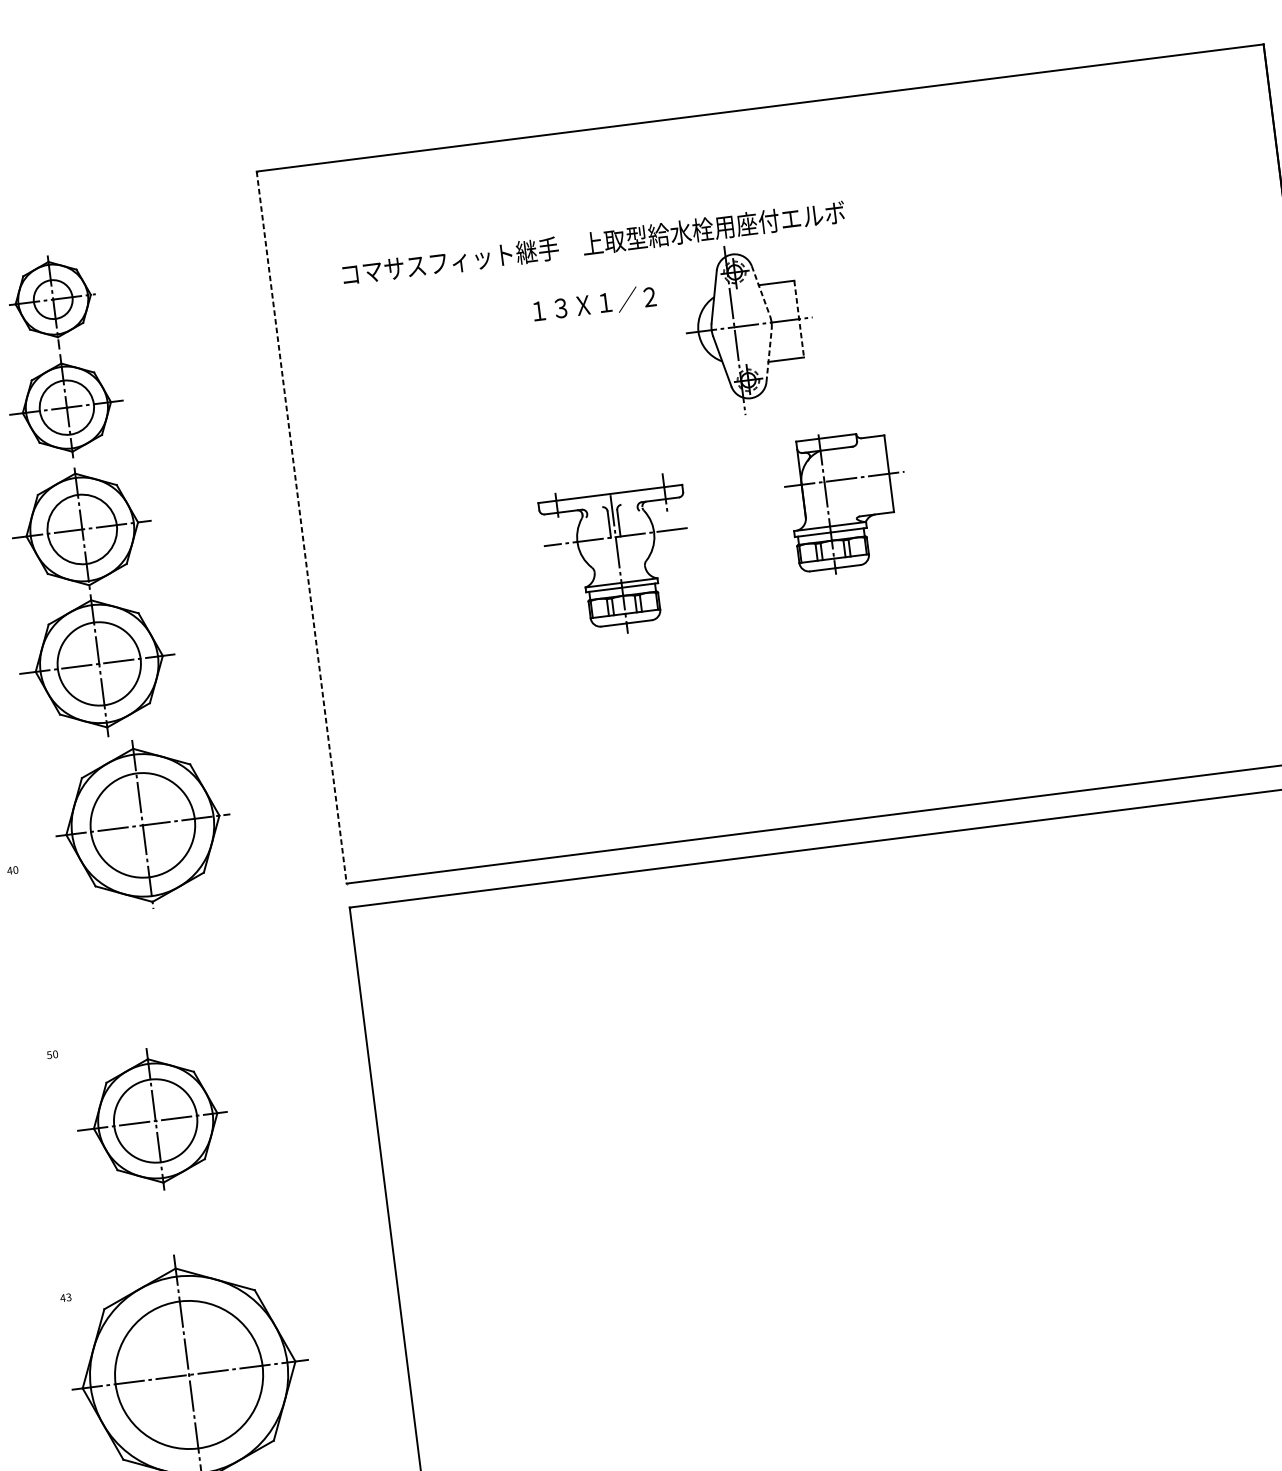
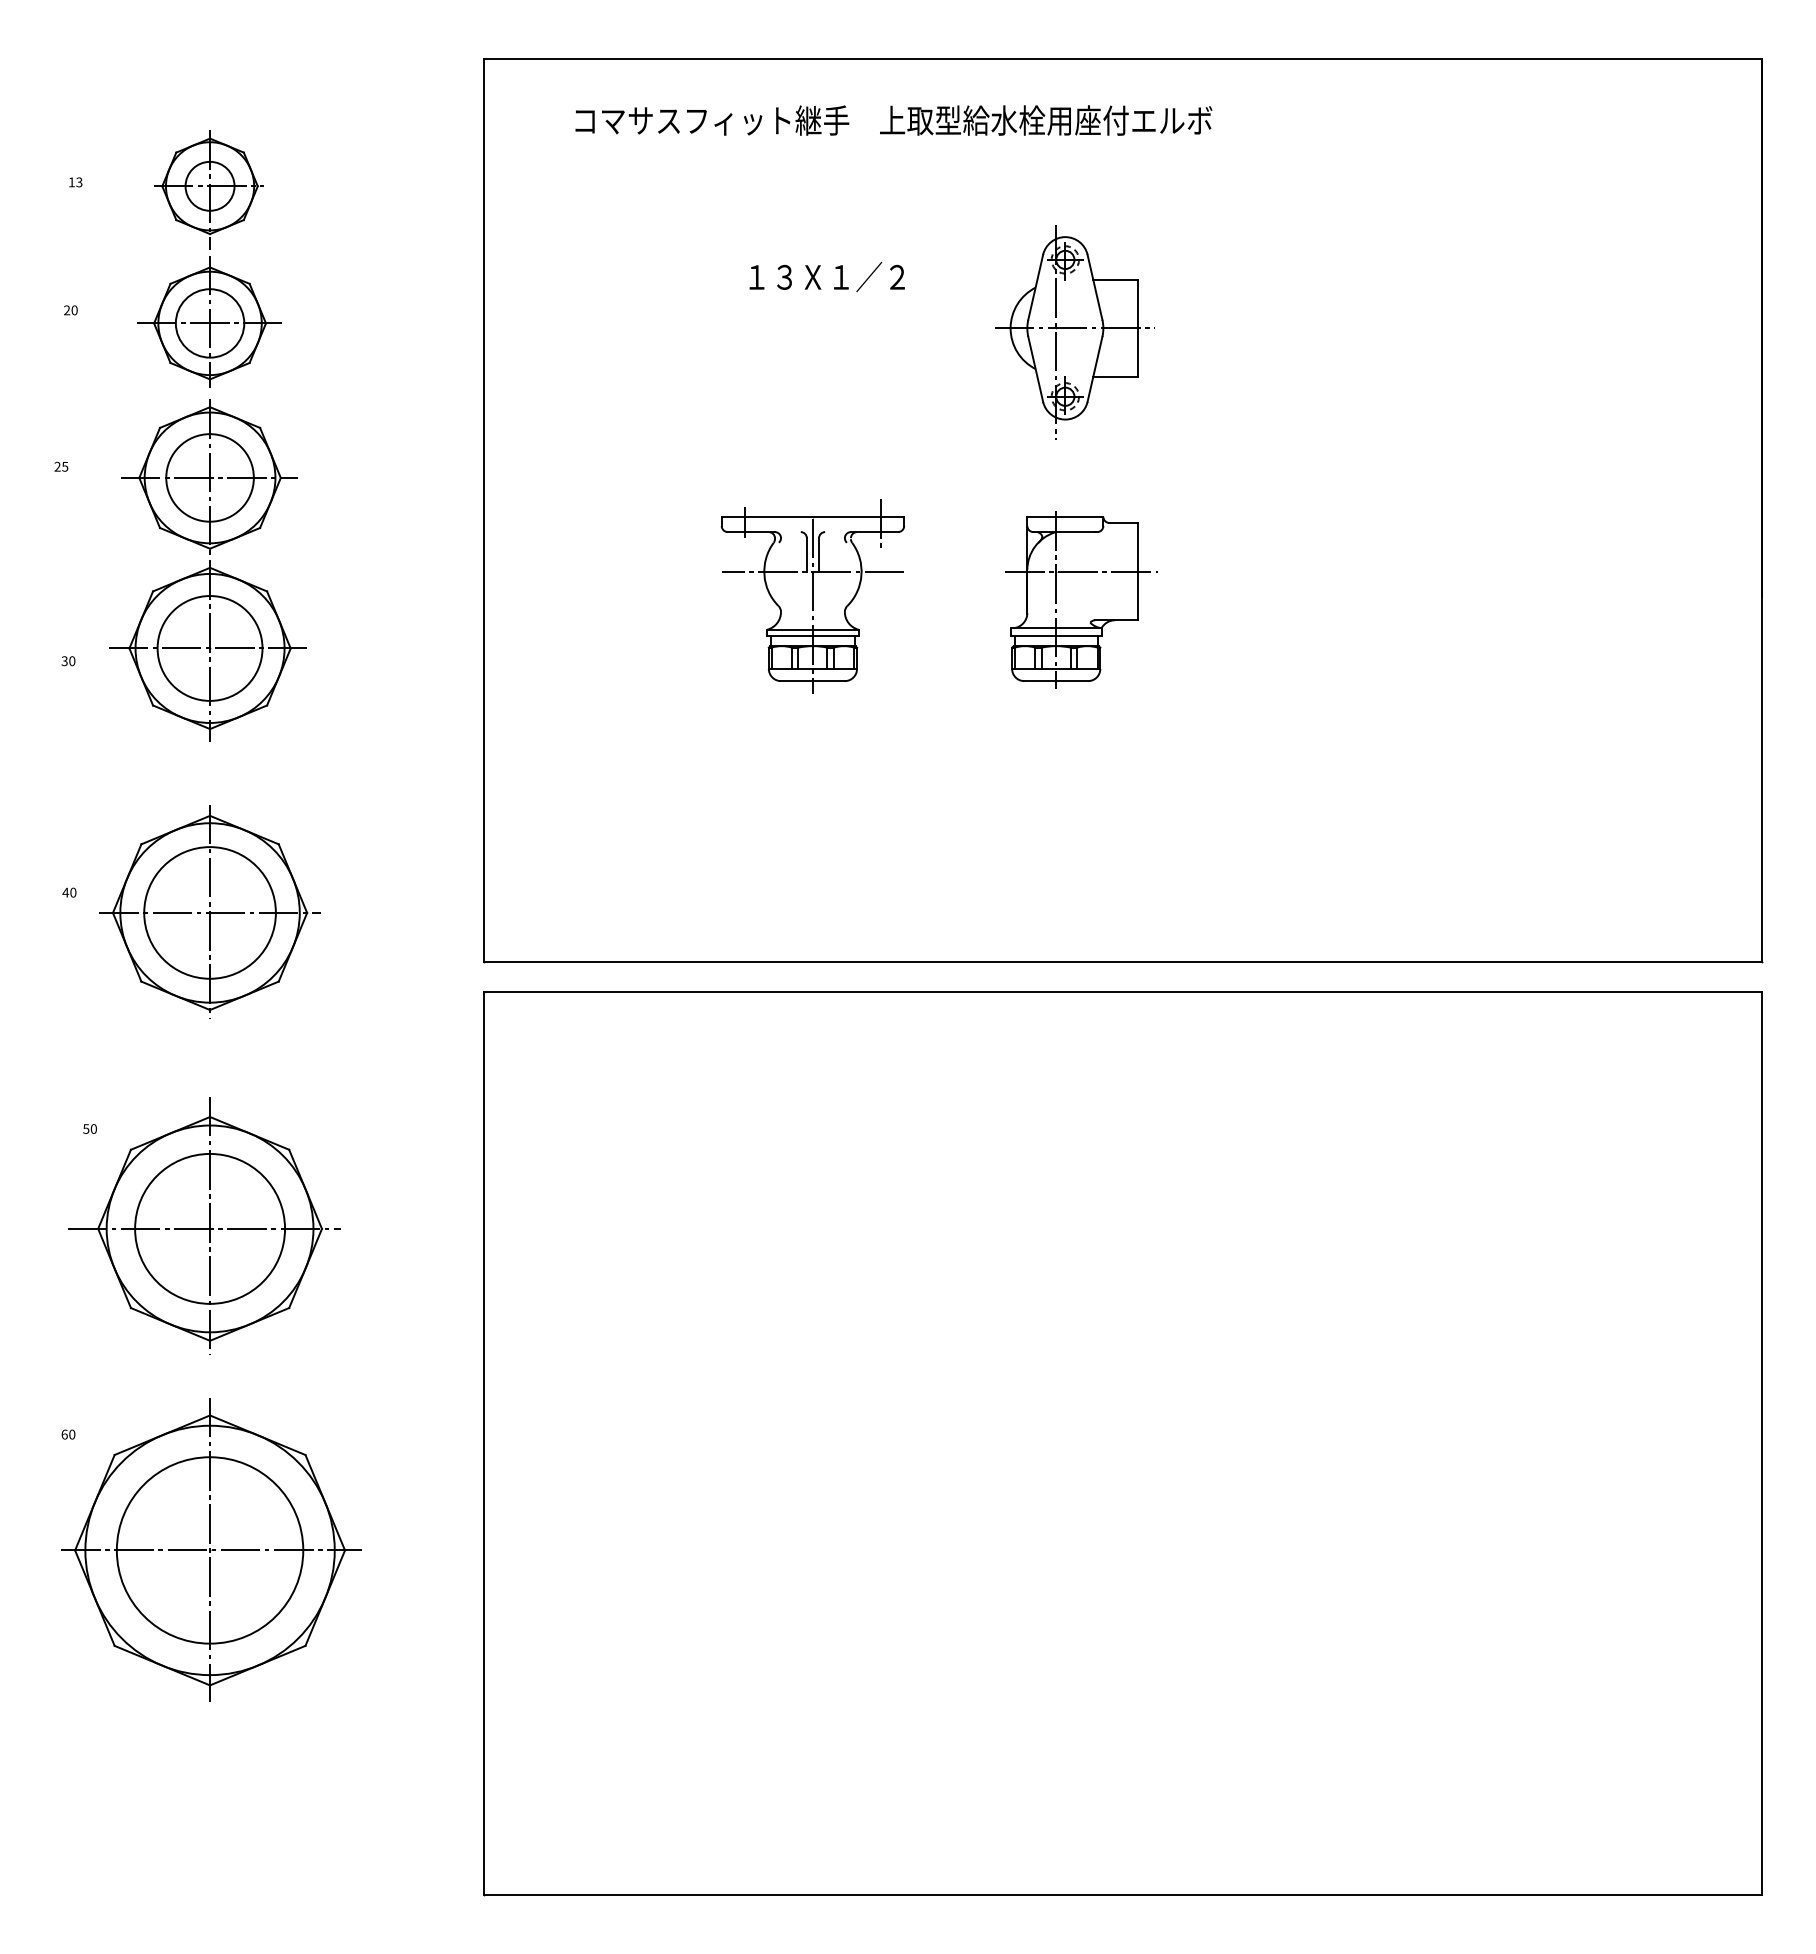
text: (593, 243) -> (893, 120), moved
line: (761, 291) -> (1095, 287), dashed -> solid
text: (593, 303) -> (826, 276), moved
line: (799, 319) -> (1138, 328), dashed -> solid
line: (769, 355) -> (1095, 368), dashed -> solid
part: (847, 501) -> (1081, 599), moved
line: (301, 527) -> (484, 510), dashed -> solid
part: (617, 556) -> (812, 596), moved
part: (142, 824) -> (209, 911), moved
part: (152, 1119) -> (204, 1225), size x1.43
text: (65, 1297) -> (68, 1434), 43 -> 60

